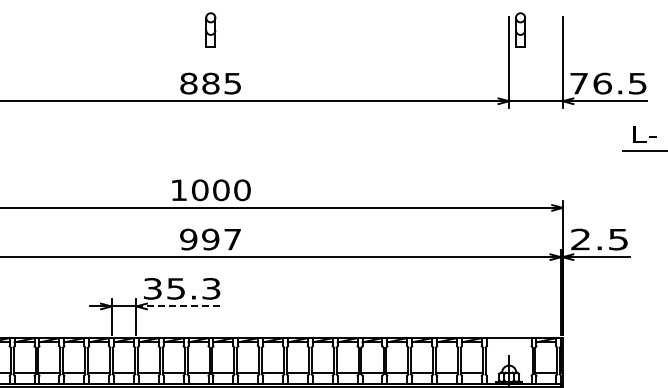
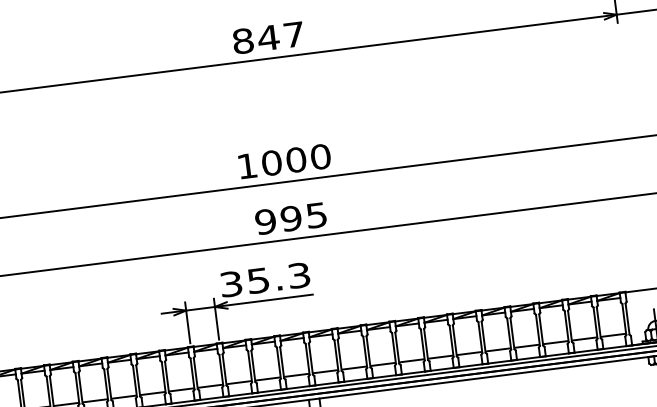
text: (220, 83) -> (279, 36), 885 -> 847
text: (232, 239) -> (316, 215), 997 -> 995
line: (179, 306) -> (264, 300), dashed -> solid

